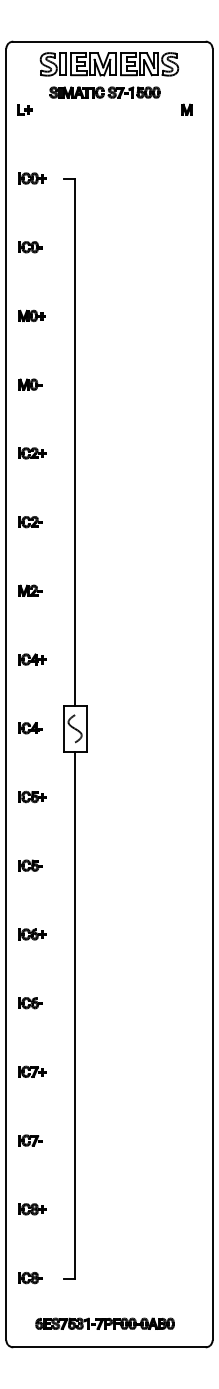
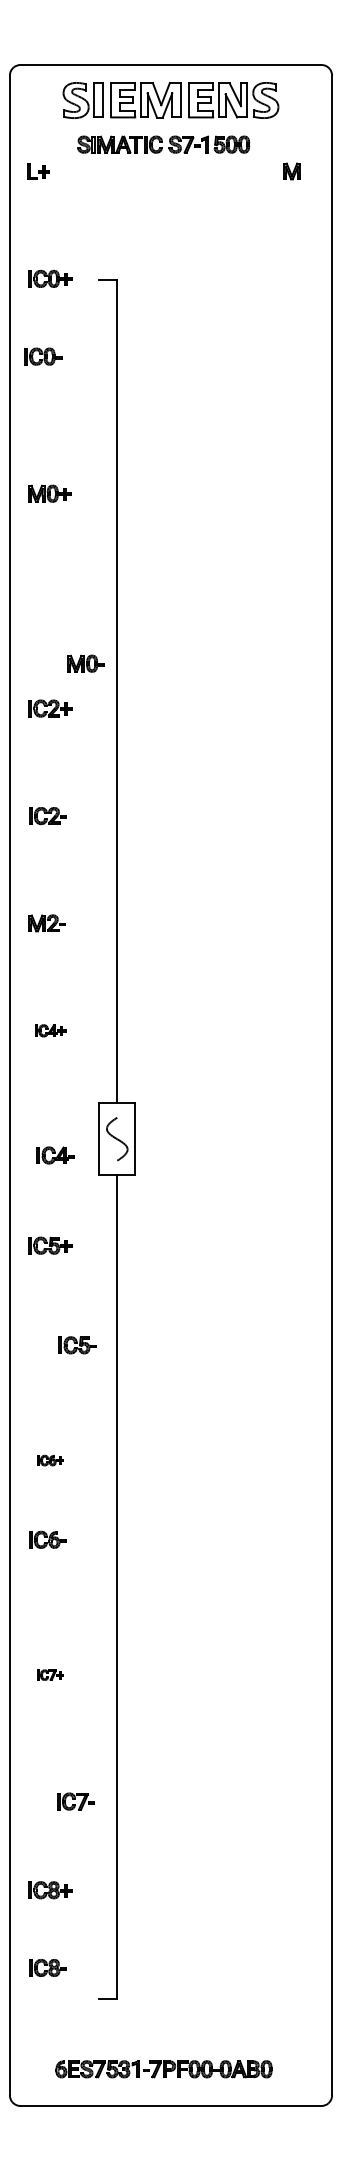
part: (30, 247) -> (42, 357), moved
part: (30, 384) -> (86, 663), moved
part: (32, 659) -> (50, 1030), size x0.7
part: (30, 728) -> (55, 1155), moved
part: (30, 865) -> (77, 1344), moved
part: (32, 934) -> (50, 1460), size x0.6
part: (30, 1003) -> (47, 1540), moved
part: (32, 1071) -> (50, 1674), size x0.6
part: (30, 1140) -> (75, 1801), moved
part: (30, 1278) -> (47, 1968), moved

